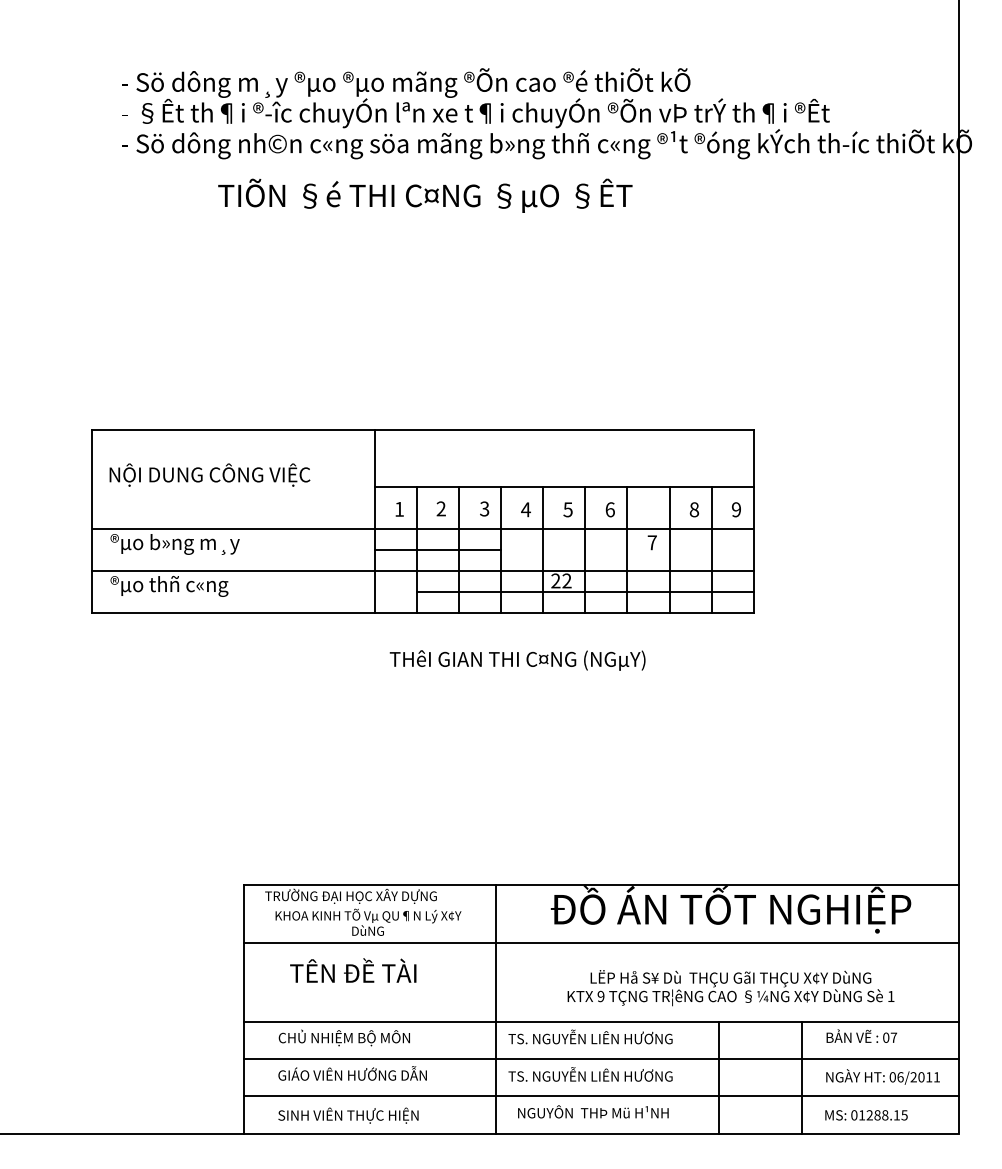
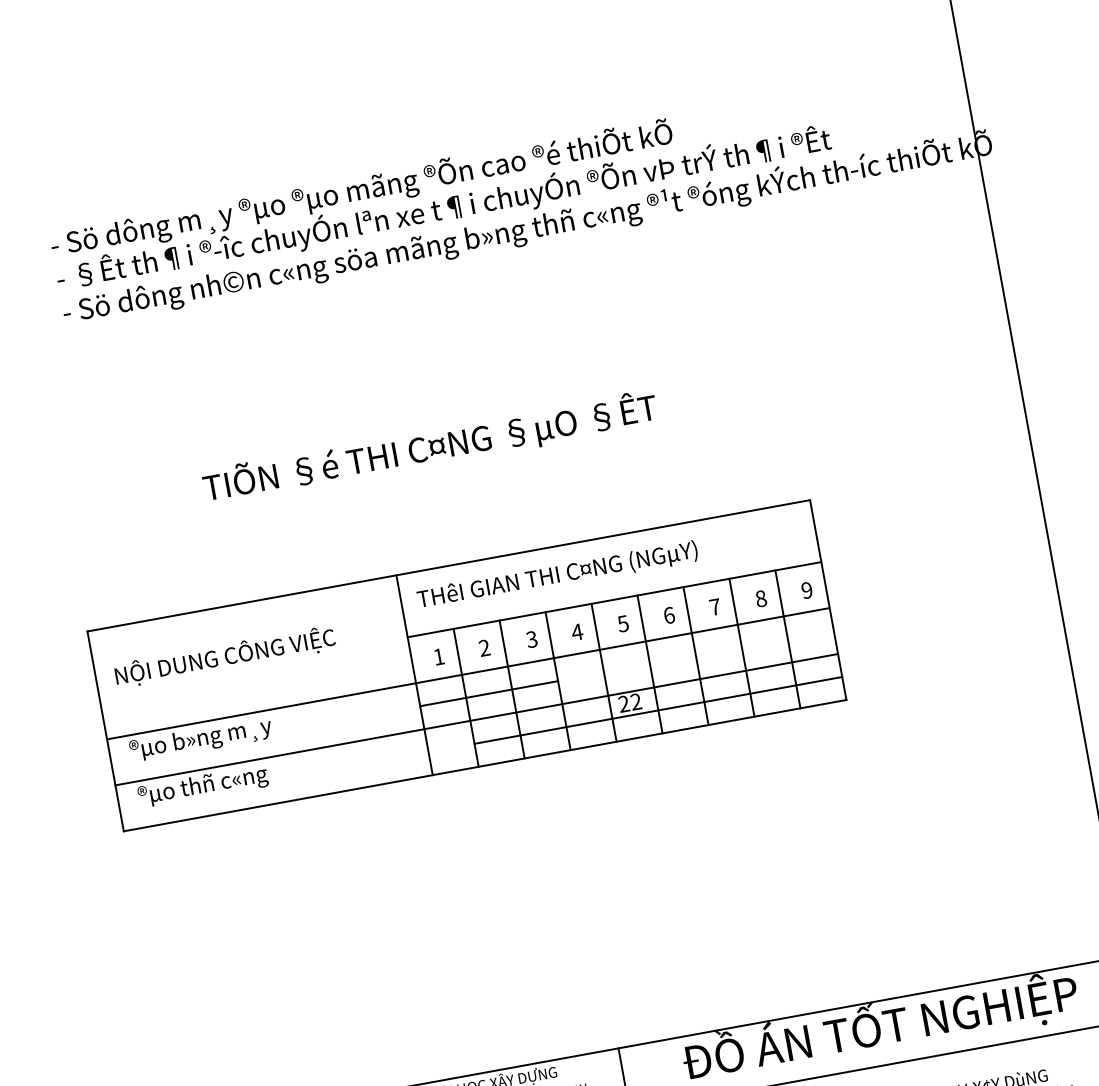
text: (425, 195) -> (430, 447), moved
text: (651, 542) -> (714, 606), moved
text: (517, 660) -> (557, 575), moved

